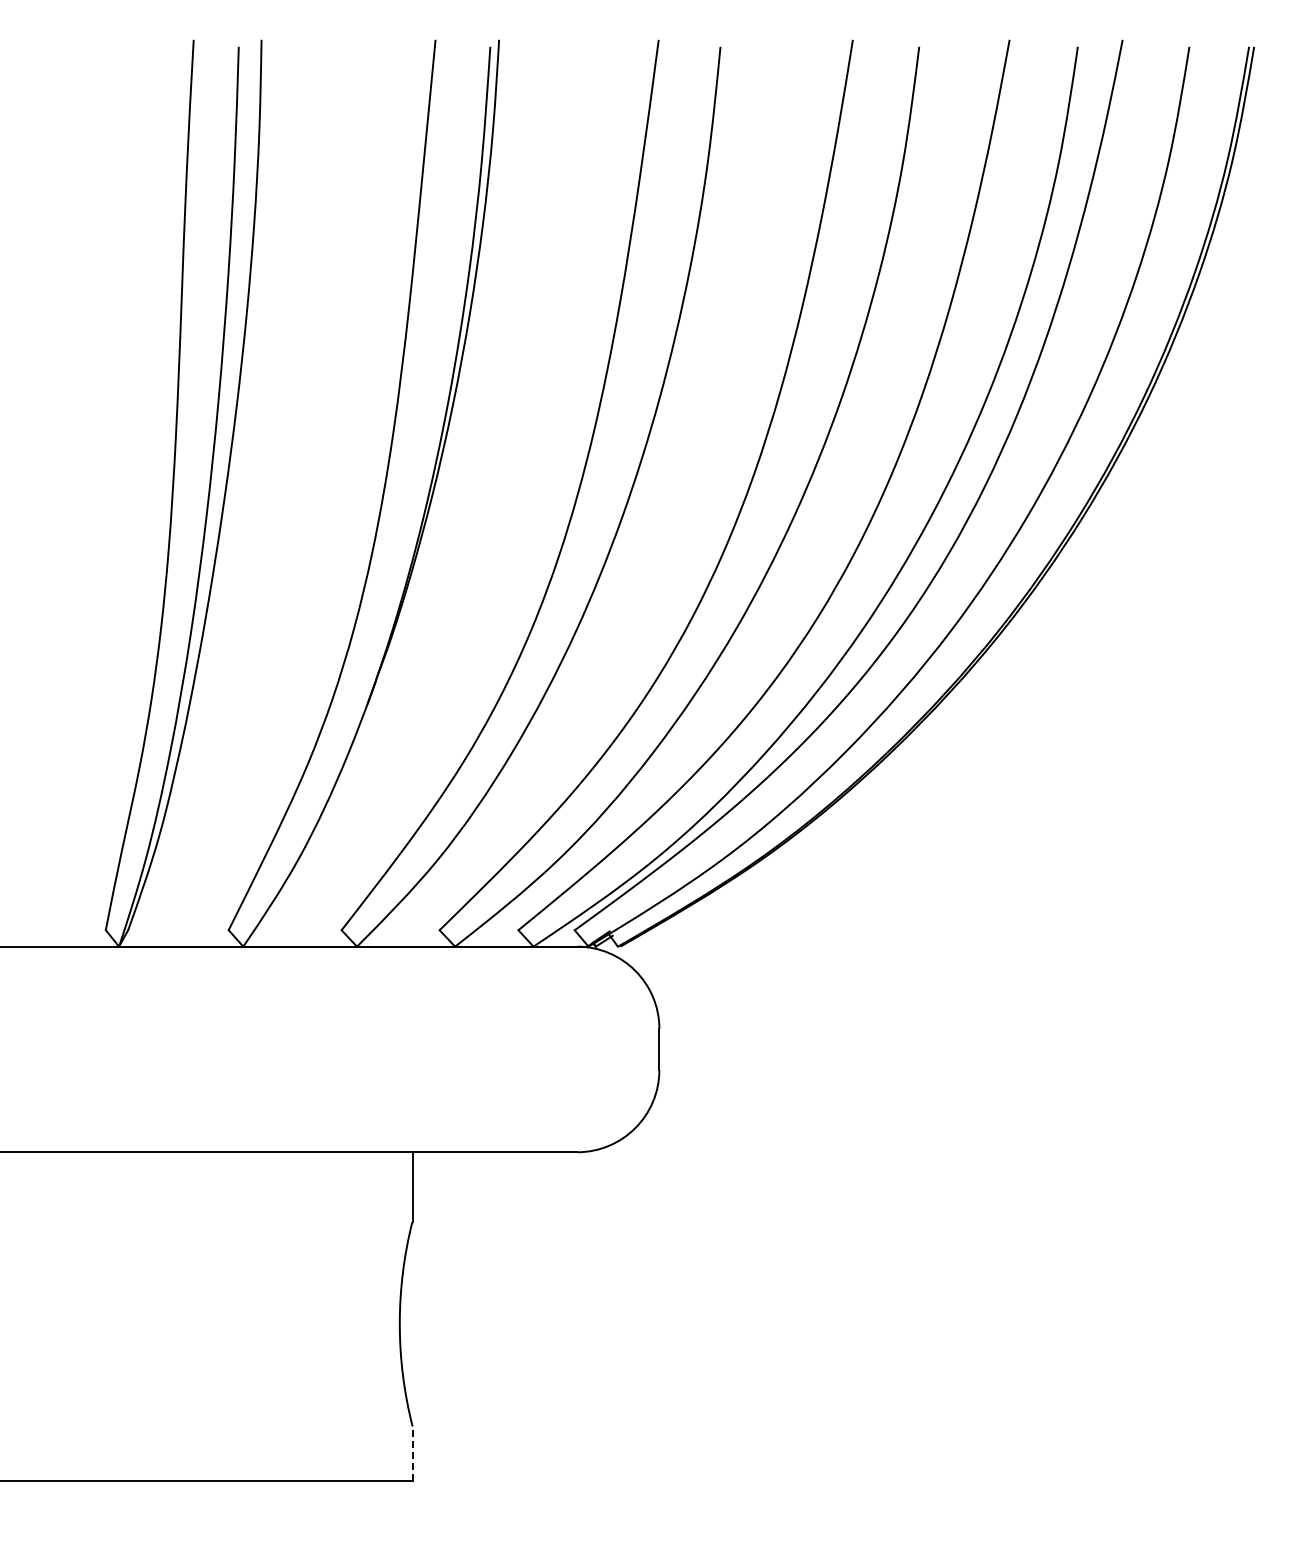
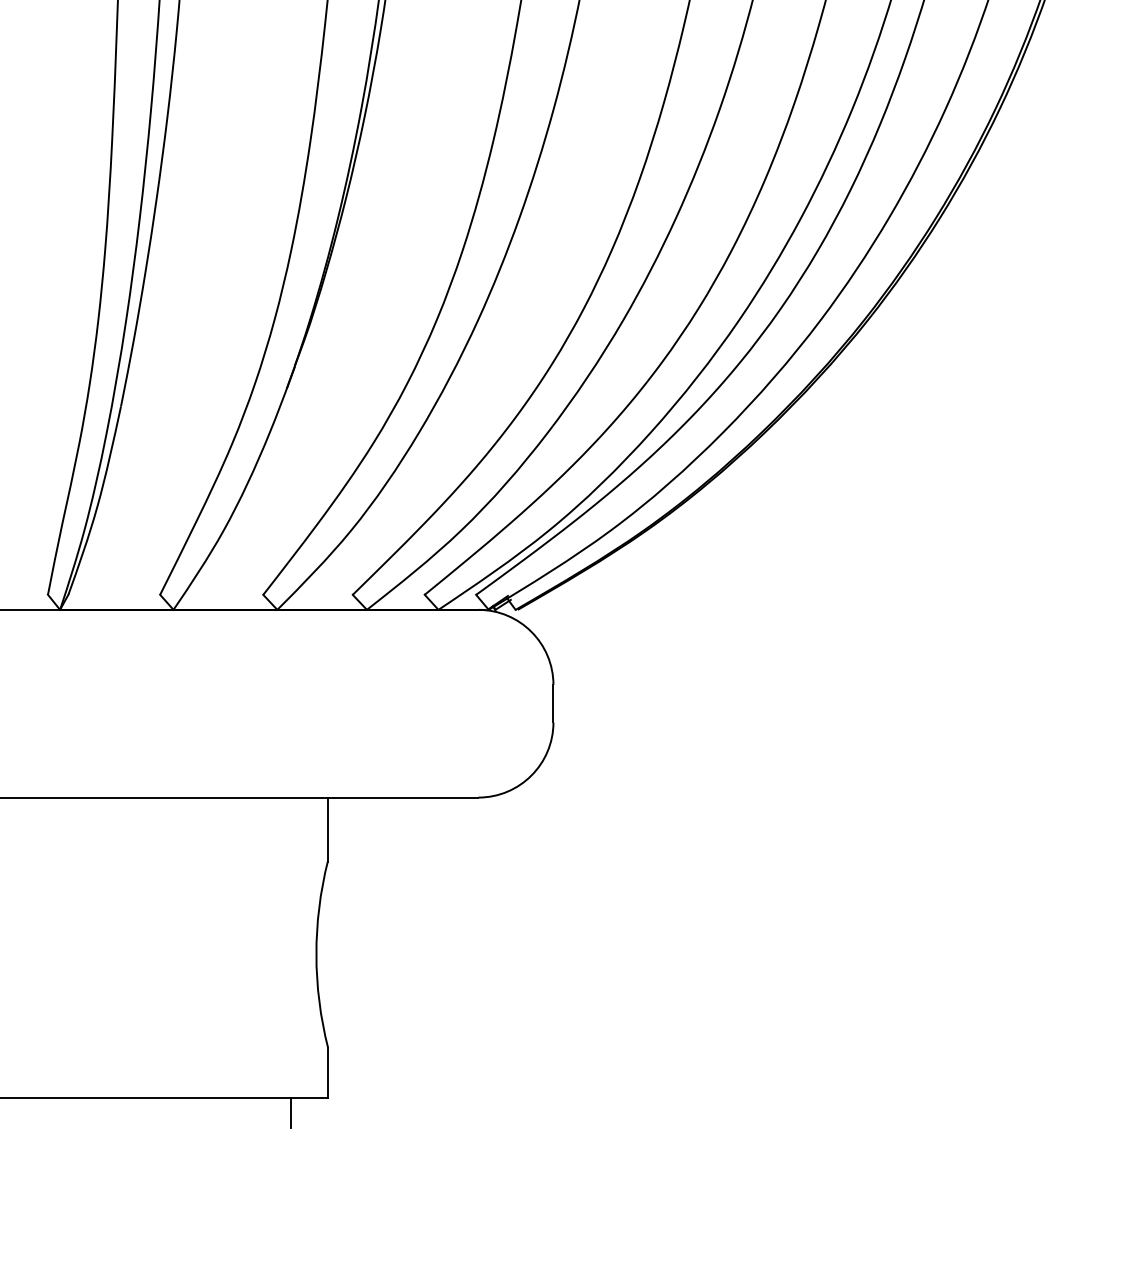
line: (412, 1453) -> (328, 1072), dashed -> solid
line: (371, 1497) -> (290, 1112), added

